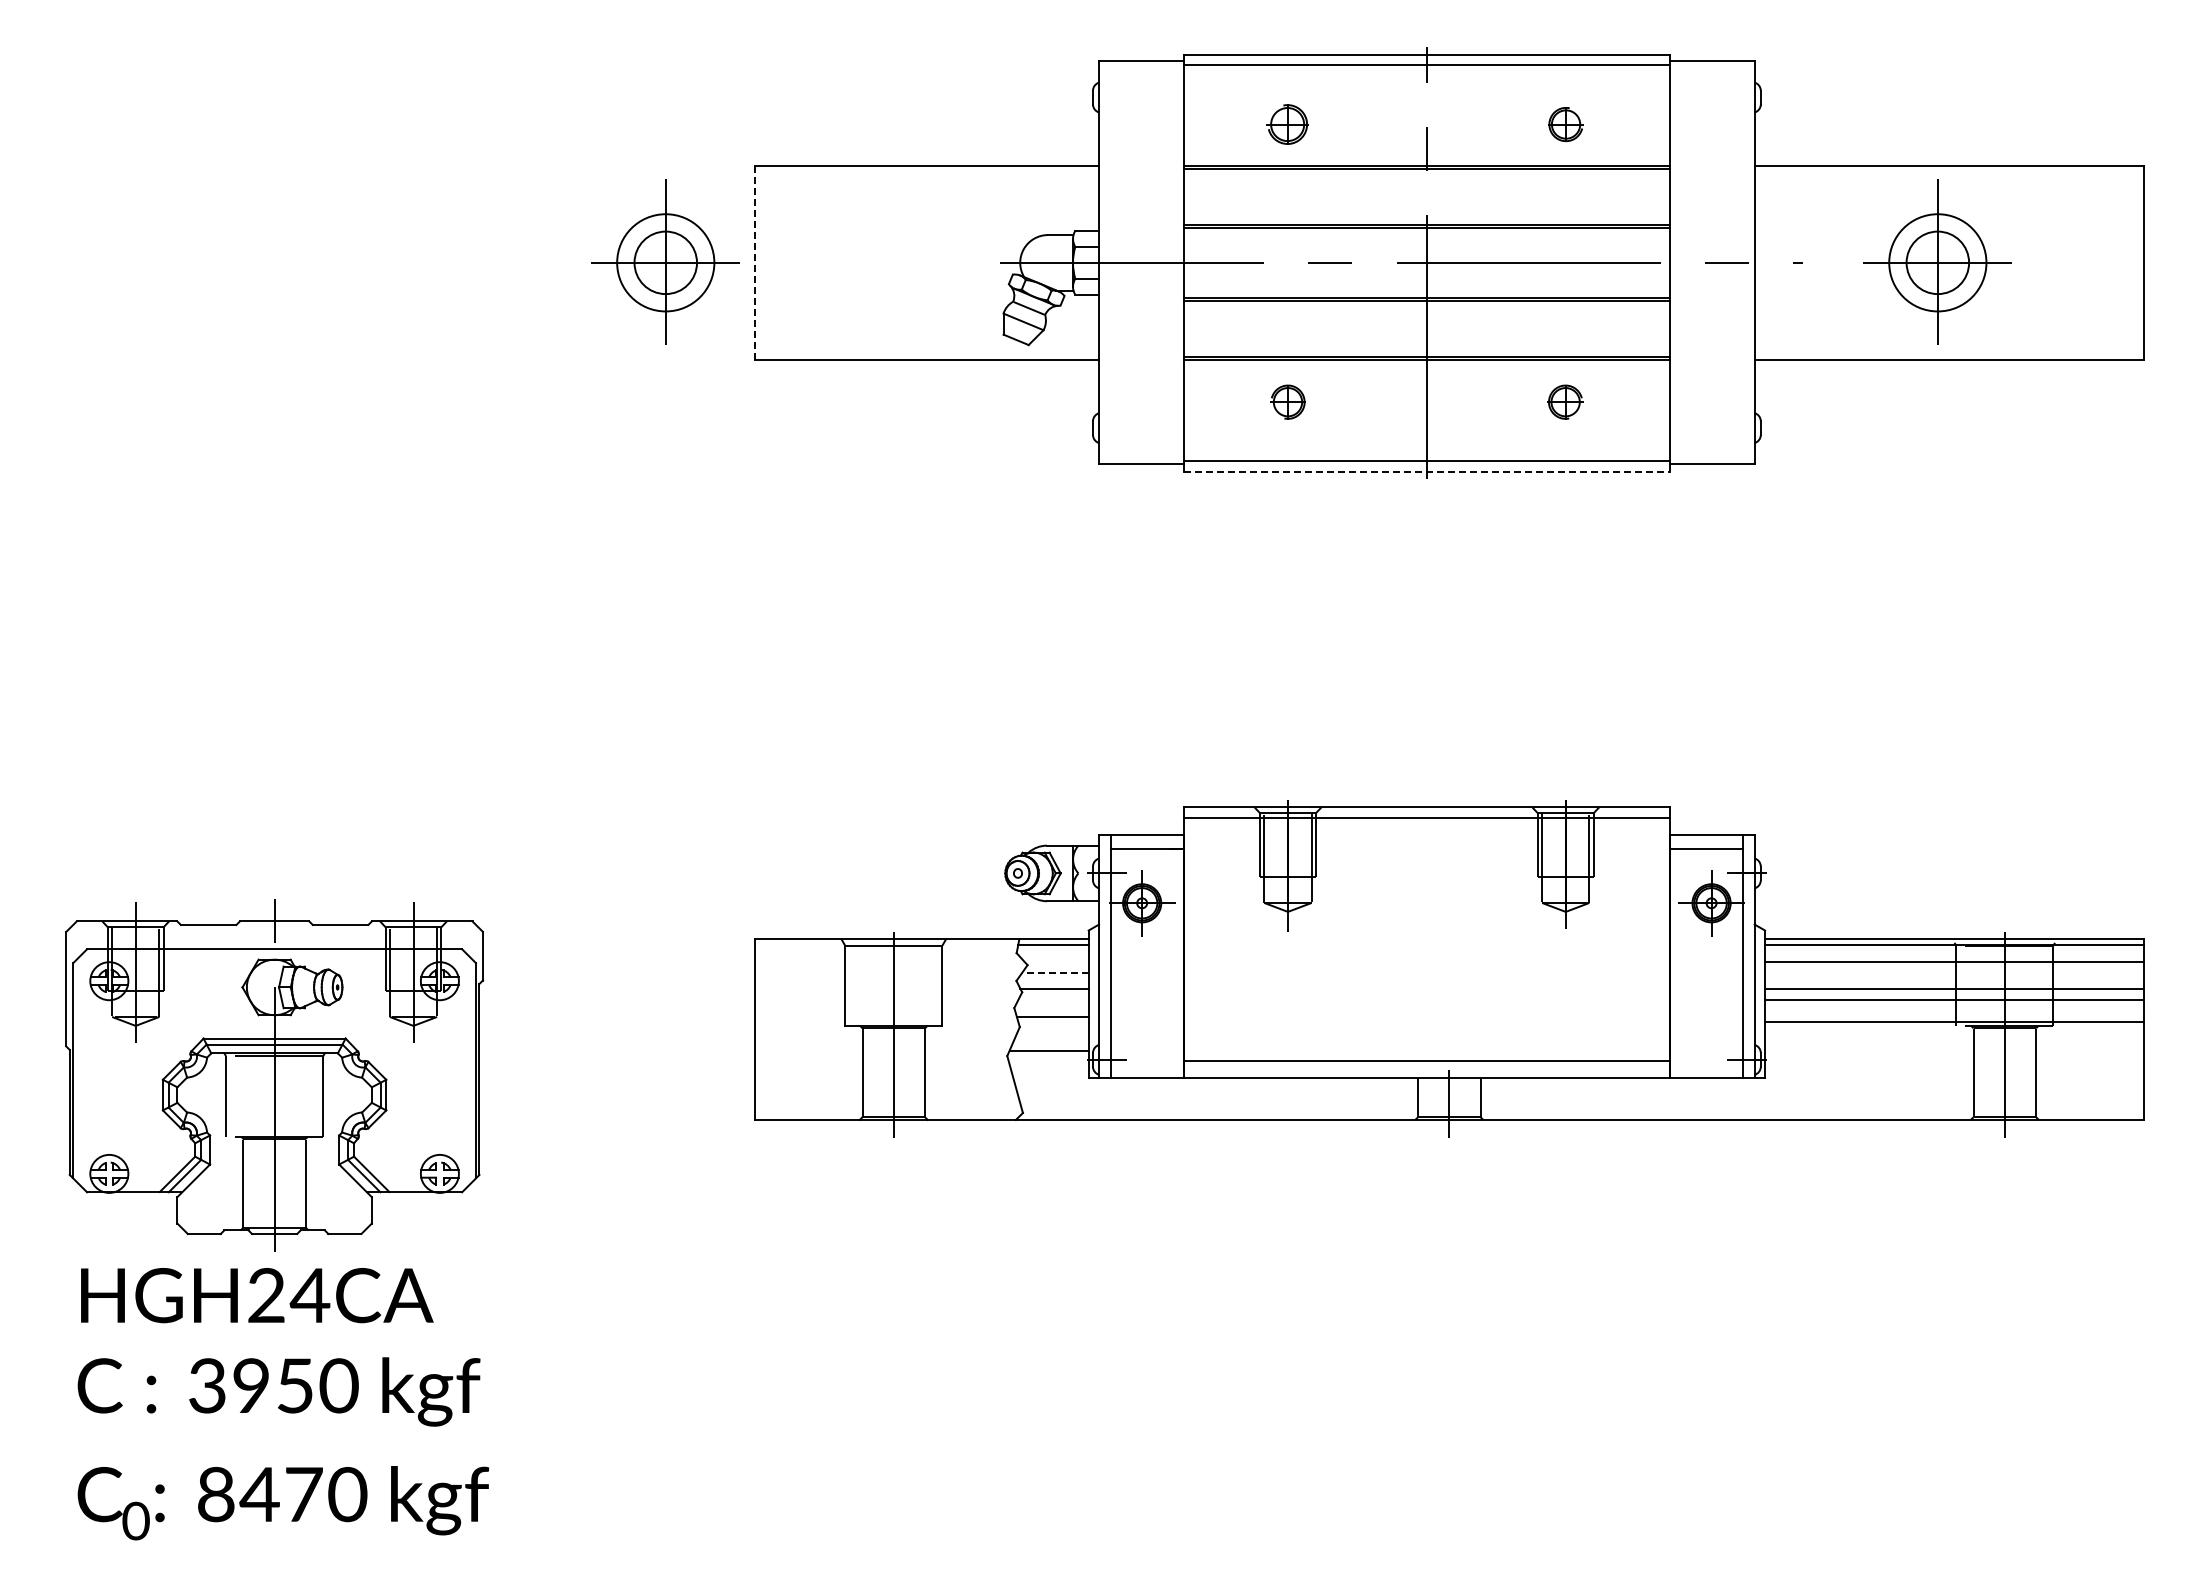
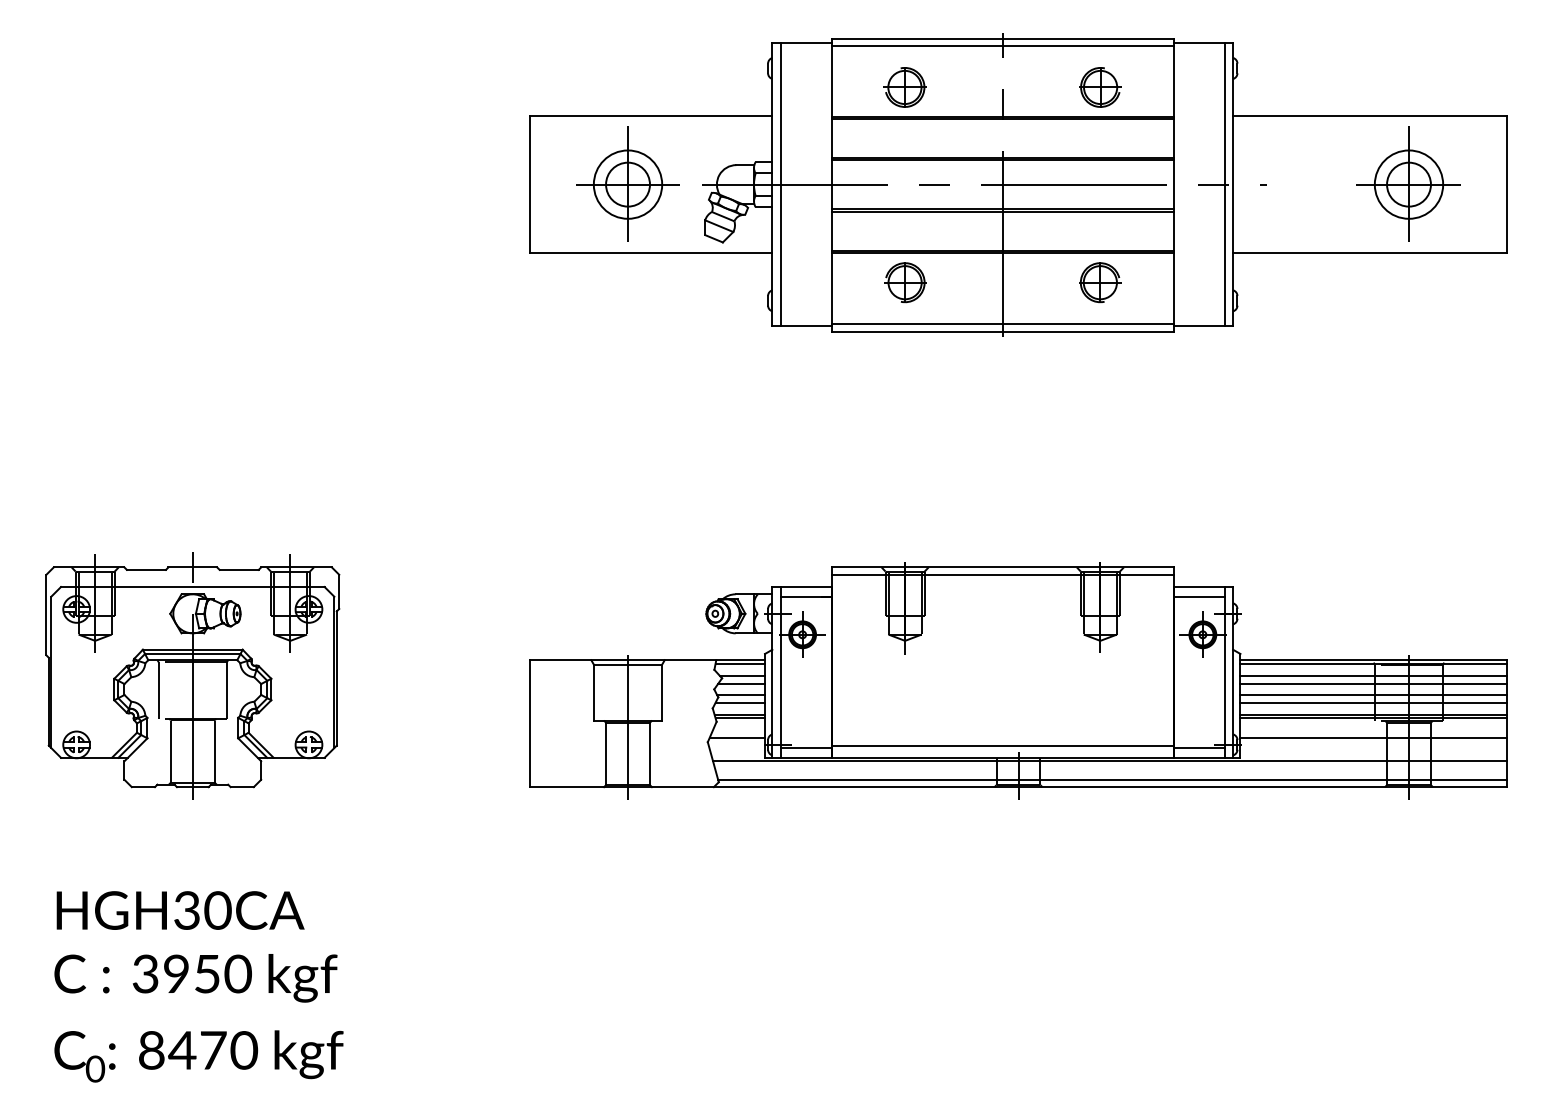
part: (1287, 124) -> (904, 87), size x1.43
part: (1565, 124) -> (1100, 87), size x1.67
part: (665, 261) -> (627, 183), moved
part: (1937, 261) -> (1408, 183), moved
line: (1110, 262) -> (780, 184), added
line: (1742, 262) -> (1224, 184), added
line: (754, 263) -> (530, 185), dashed -> solid
part: (1287, 401) -> (904, 282), size x1.67
part: (1565, 401) -> (1100, 282), size x1.67
line: (1427, 471) -> (1003, 331), dashed -> solid
line: (1056, 962) -> (742, 676), added
line: (1054, 973) -> (741, 684), dashed -> solid
line: (1954, 973) -> (1373, 684), added
line: (1053, 999) -> (740, 702), added
line: (1954, 1017) -> (1373, 715), added
line: (1053, 1021) -> (740, 717), added
line: (1954, 1050) -> (1373, 738), added
line: (1146, 1064) -> (805, 748), added
line: (1705, 1064) -> (1198, 748), added
part: (274, 1075) -> (192, 675), moved
line: (1578, 1083) -> (1109, 761), added
line: (1582, 1109) -> (1112, 779), added
text: (289, 1295) -> (203, 910), HGH24CA -> HGH30CA

